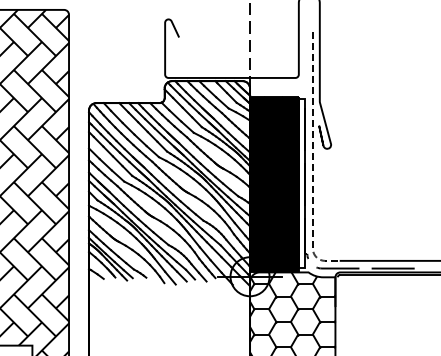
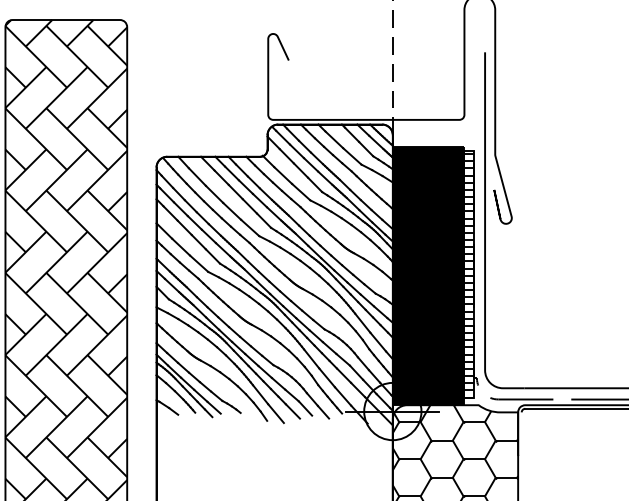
line: (312, 164) -> (484, 246), dashed -> solid
hatch: (301, 184) -> (468, 276), added

